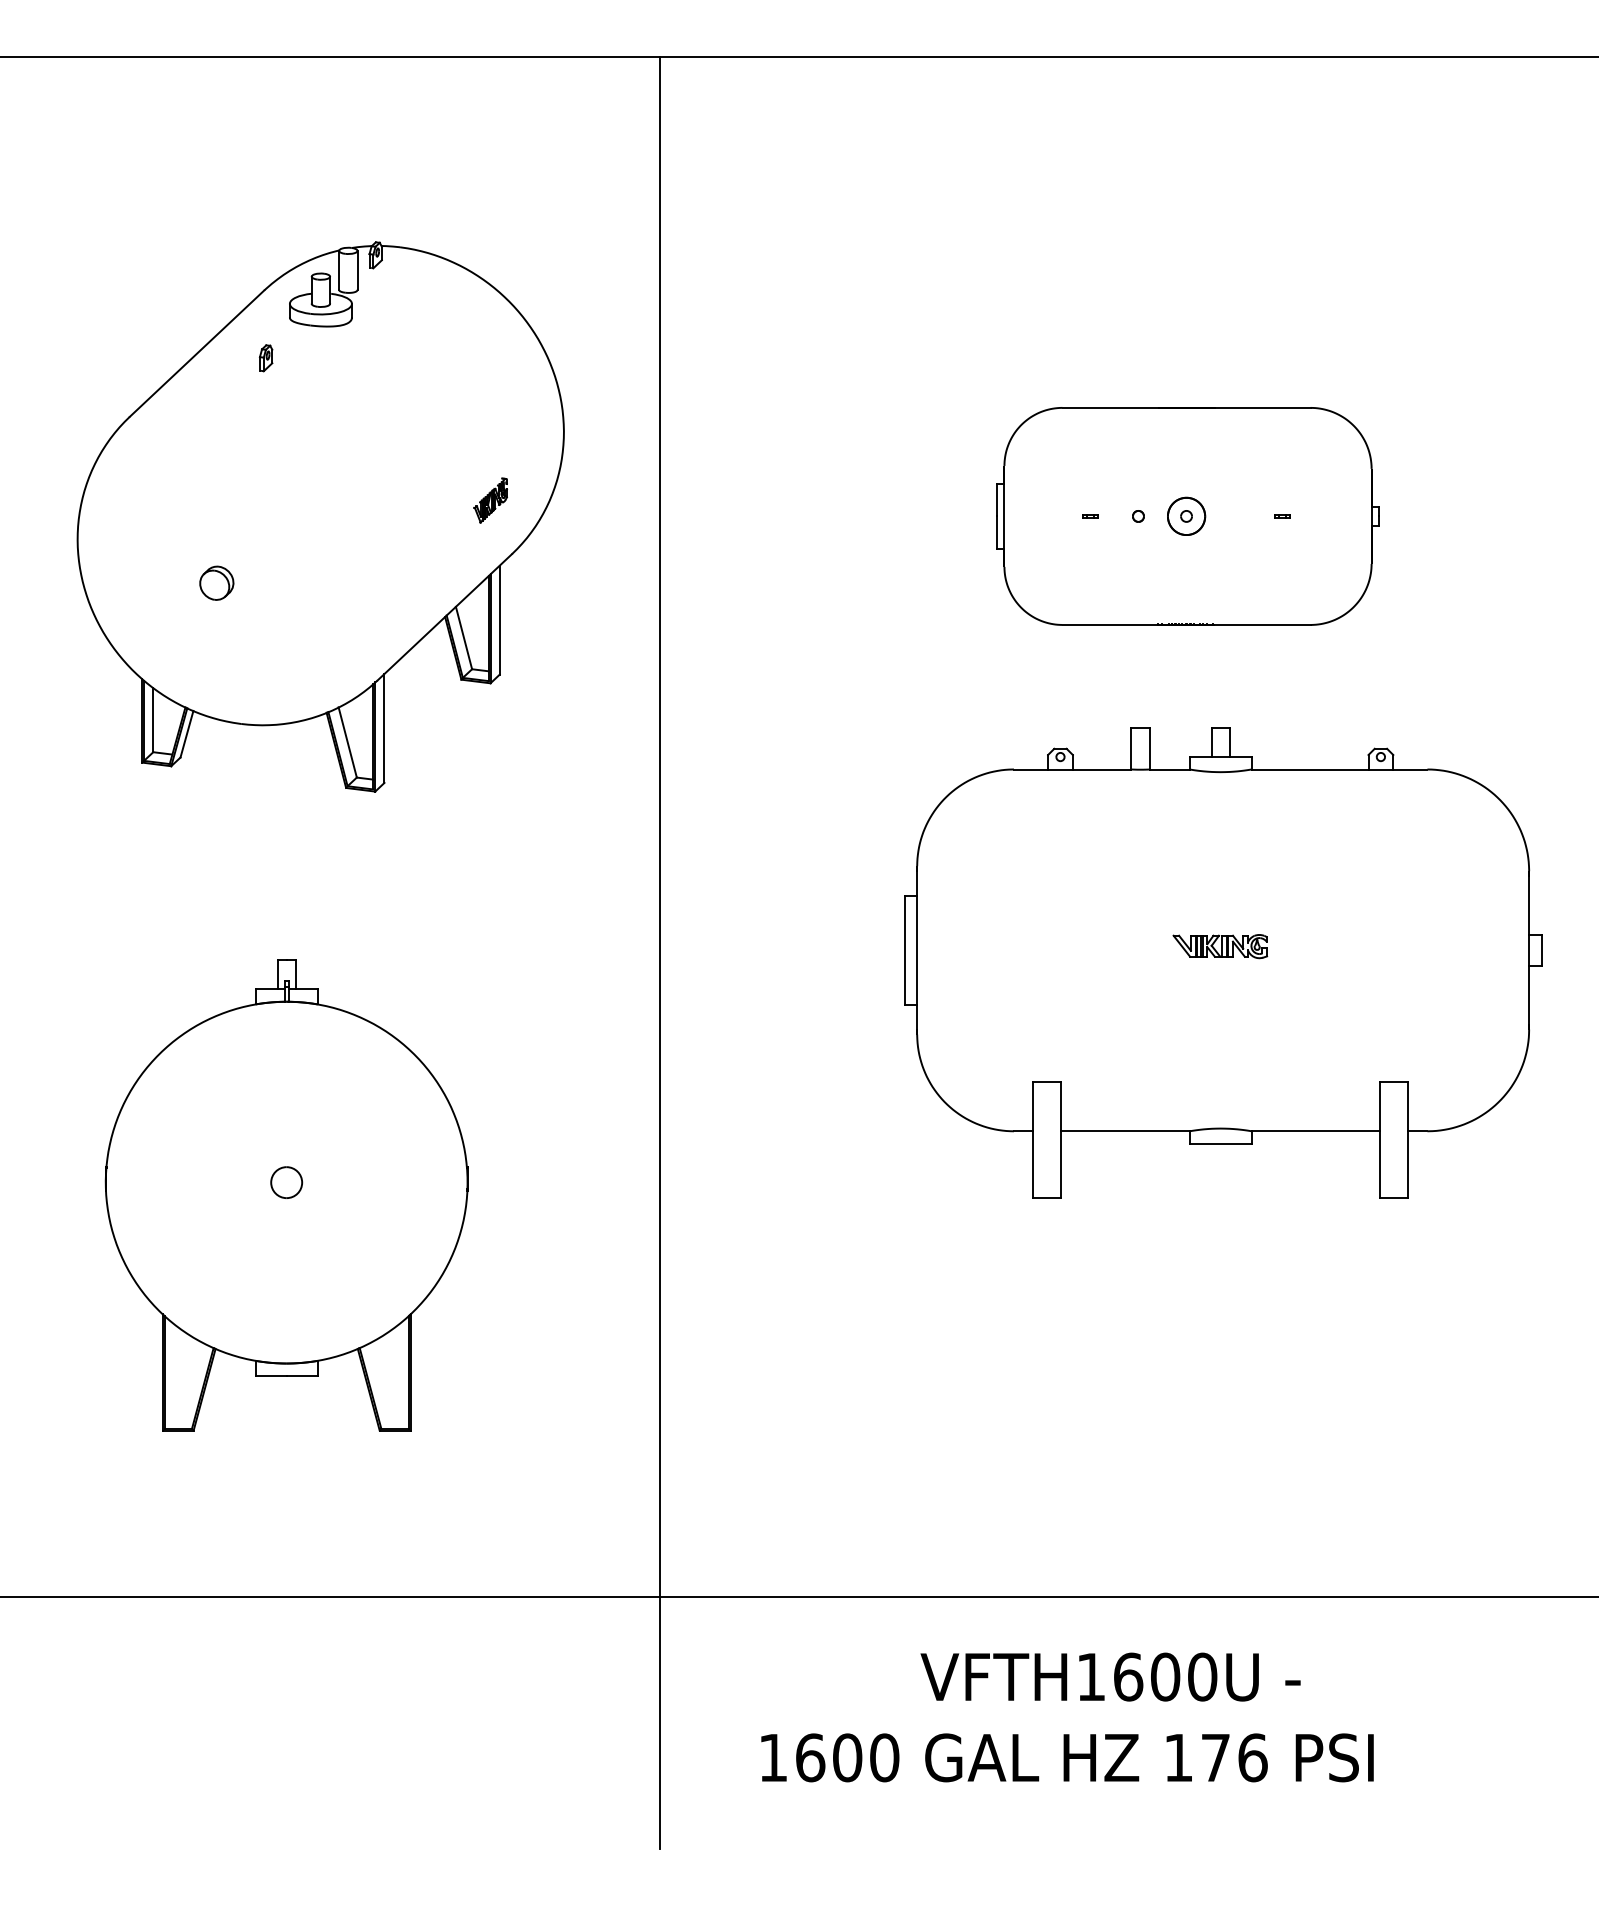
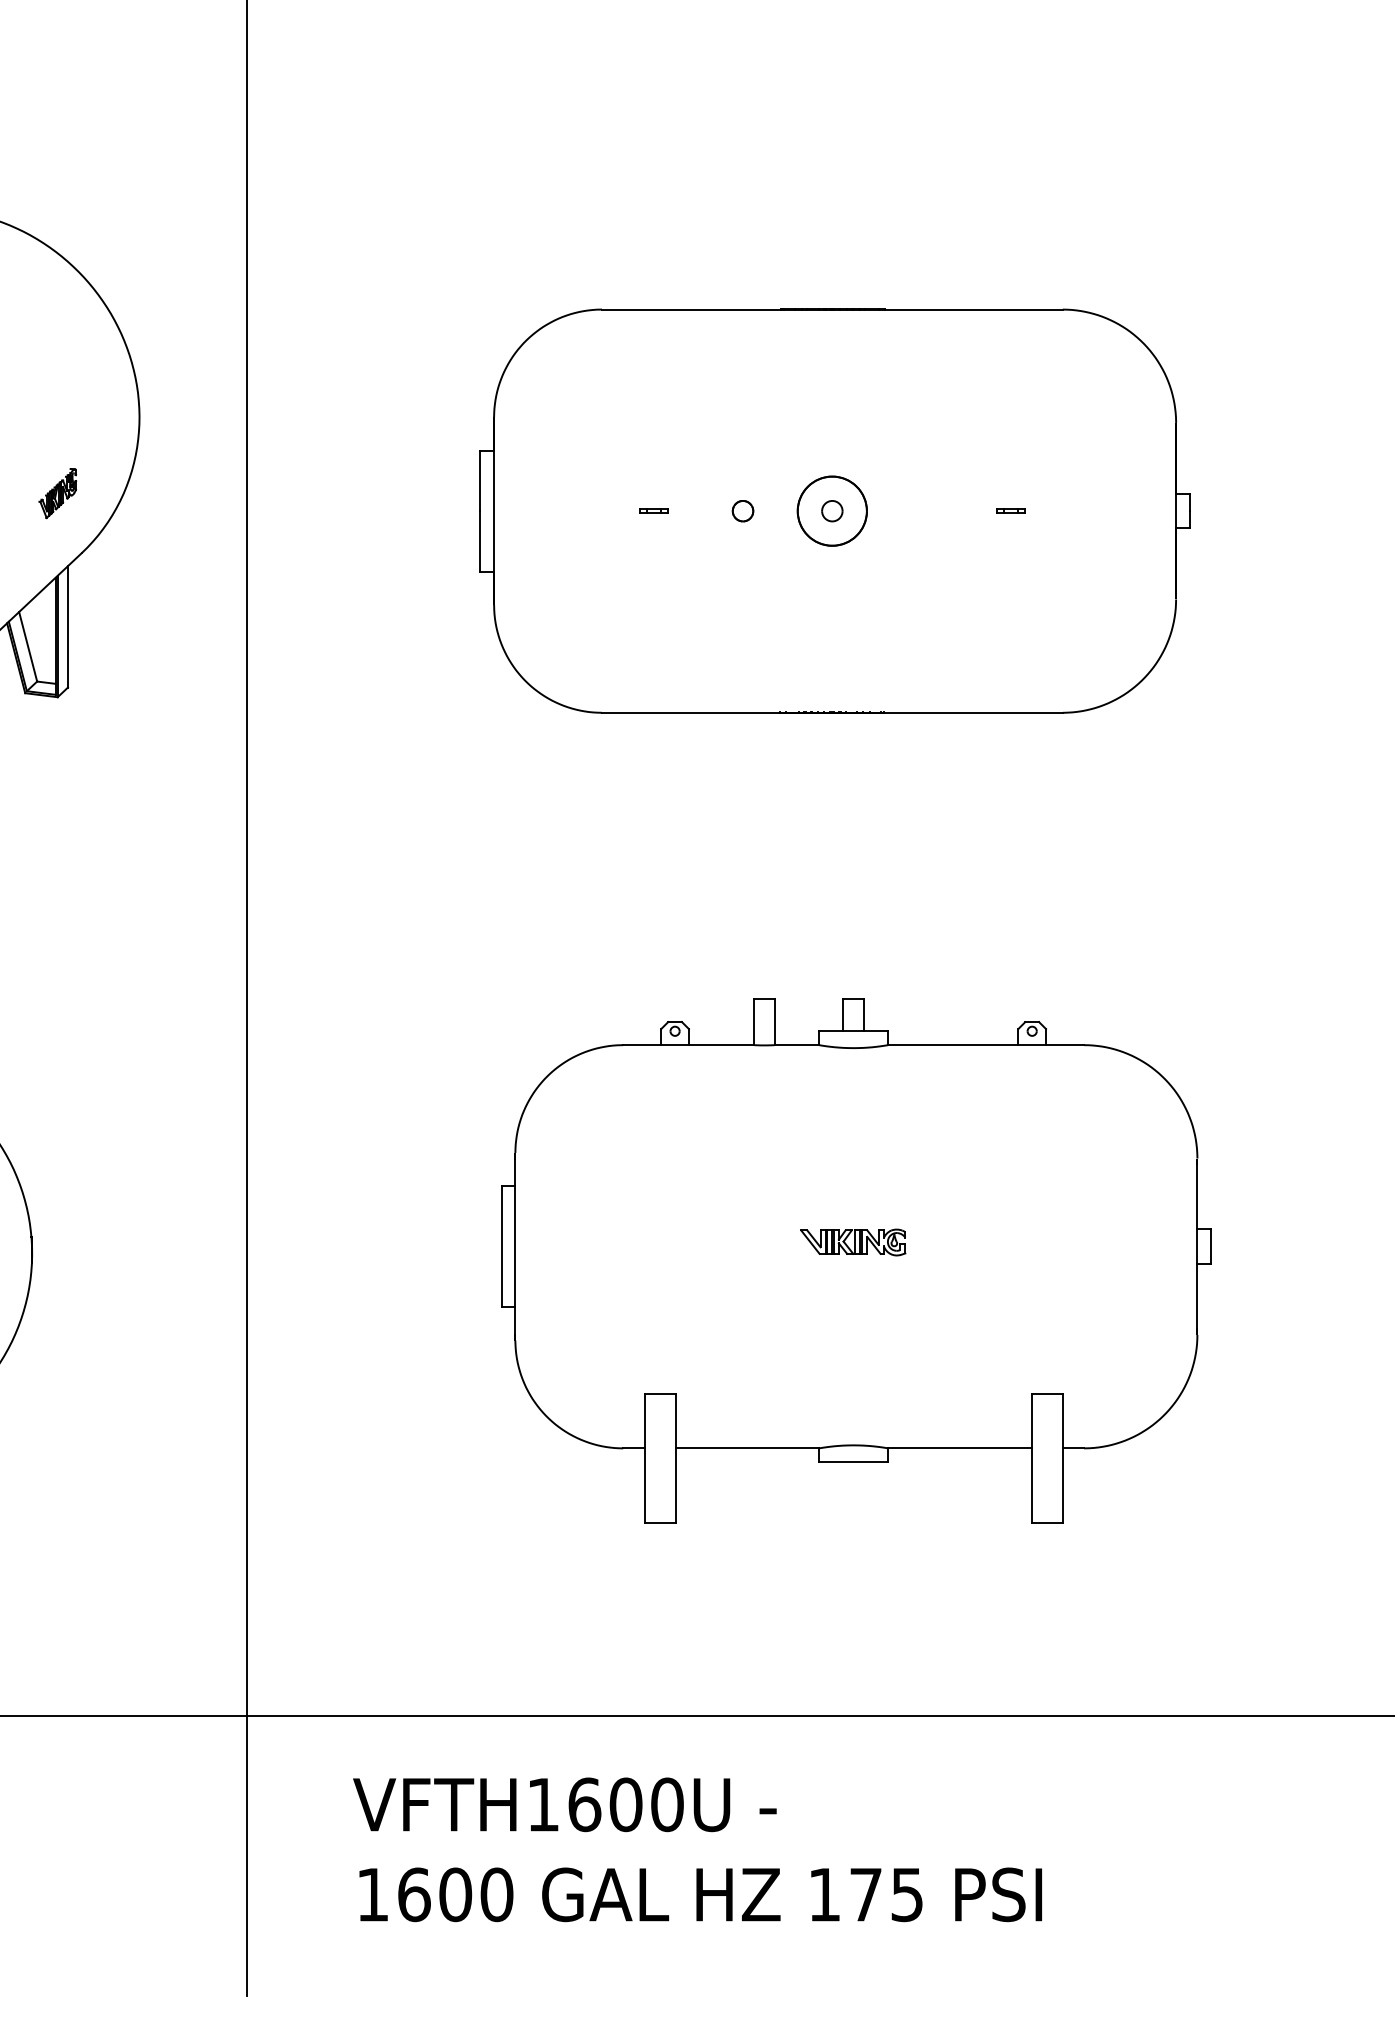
part: (1187, 516) -> (834, 511), size x1.67
part: (1223, 962) -> (856, 1260), moved
text: (1110, 1676) -> (564, 1804), moved
text: (1252, 1757) -> (906, 1894), 176 -> 175

